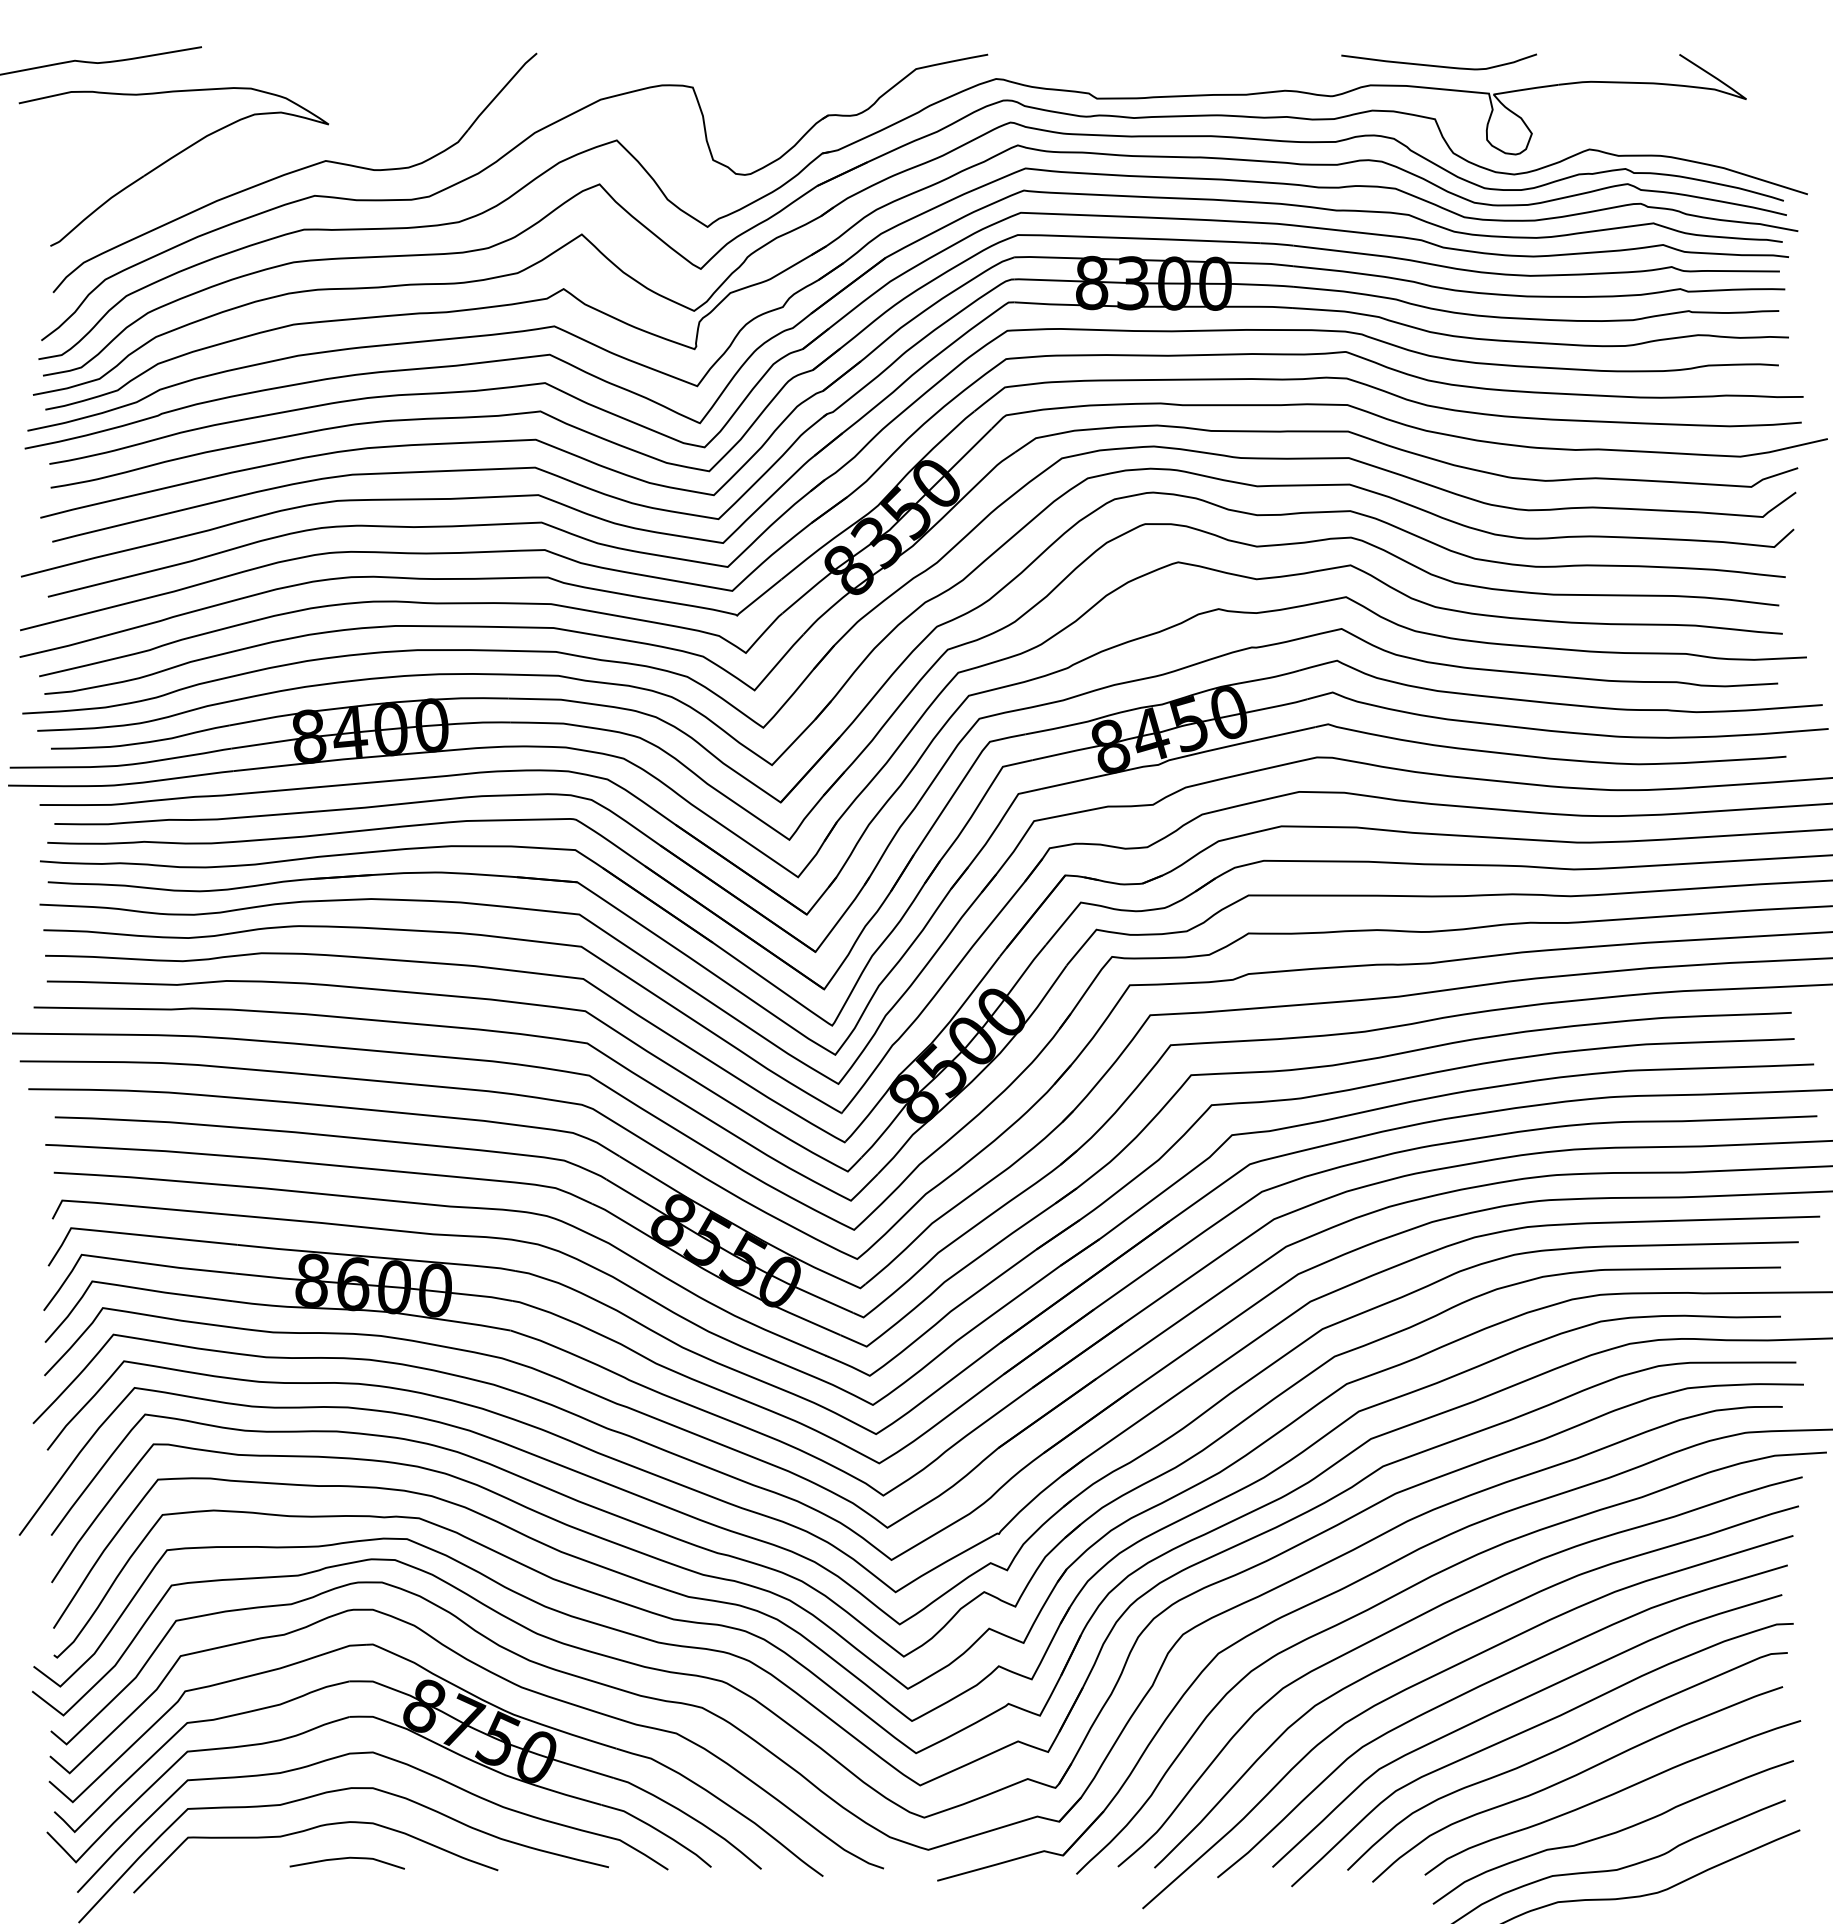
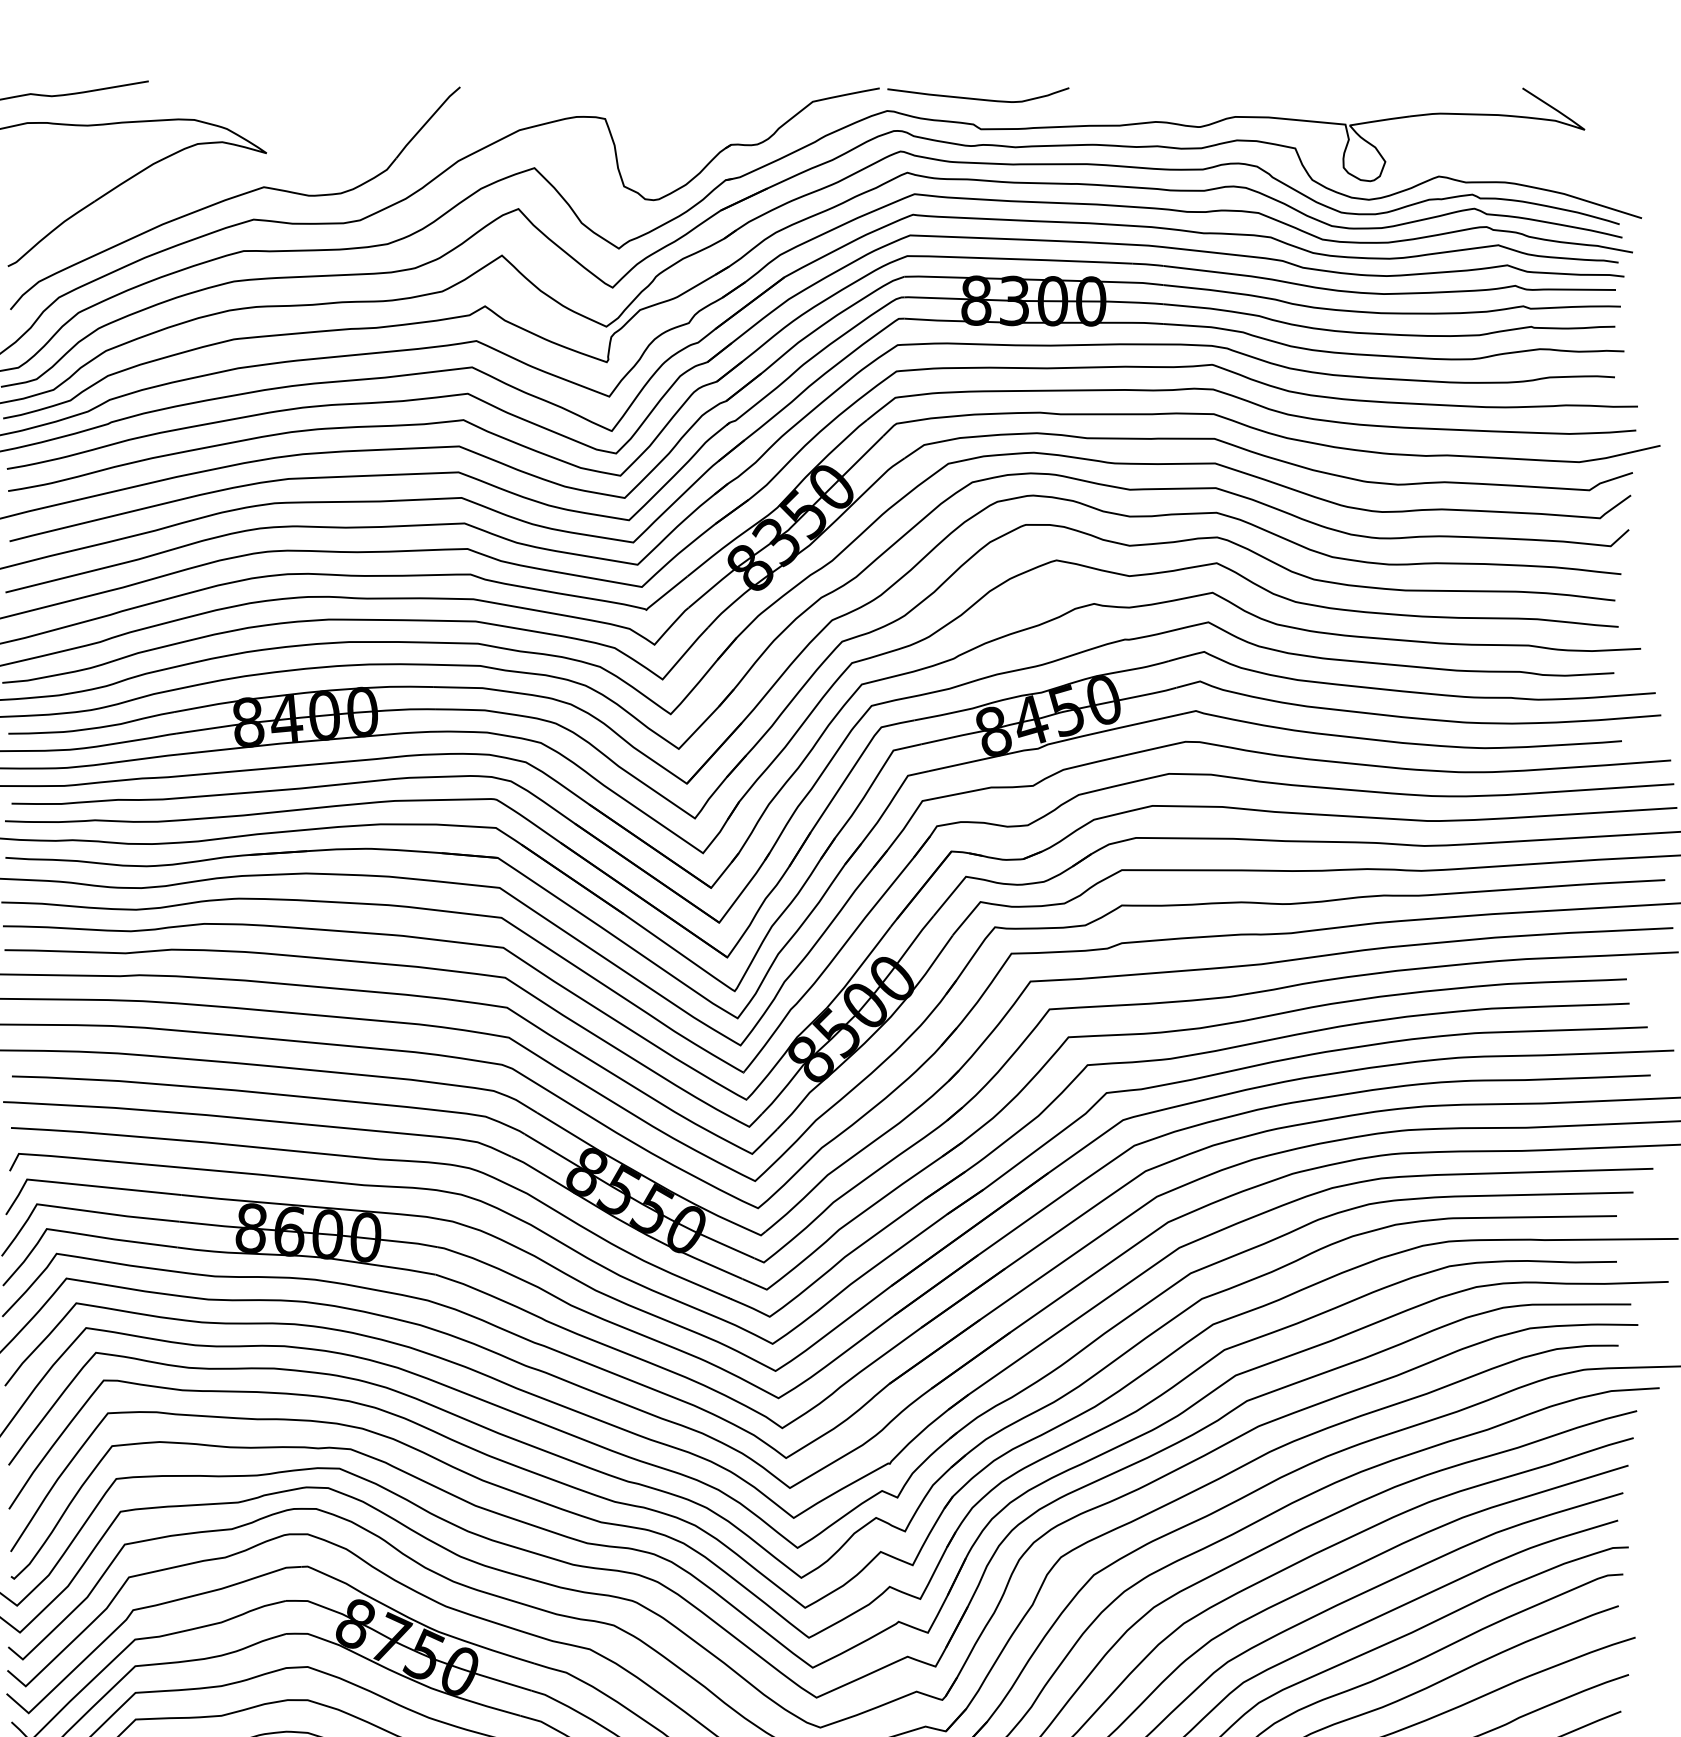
curve: (1438, 65) -> (977, 98), moved

